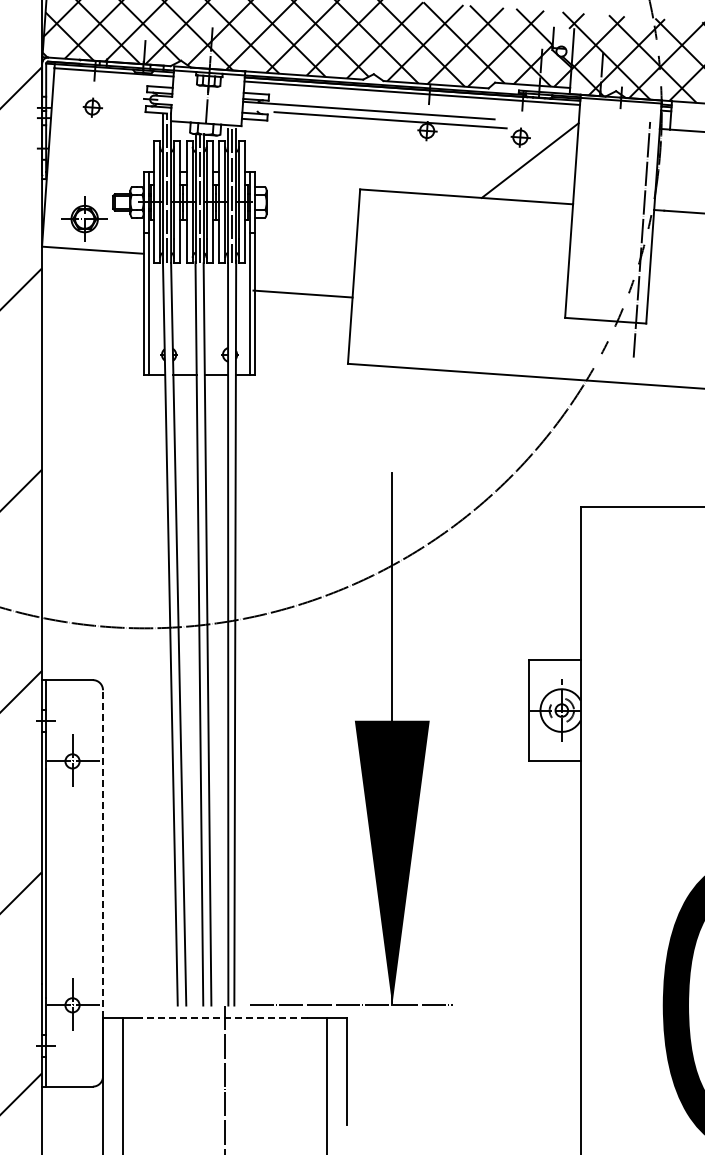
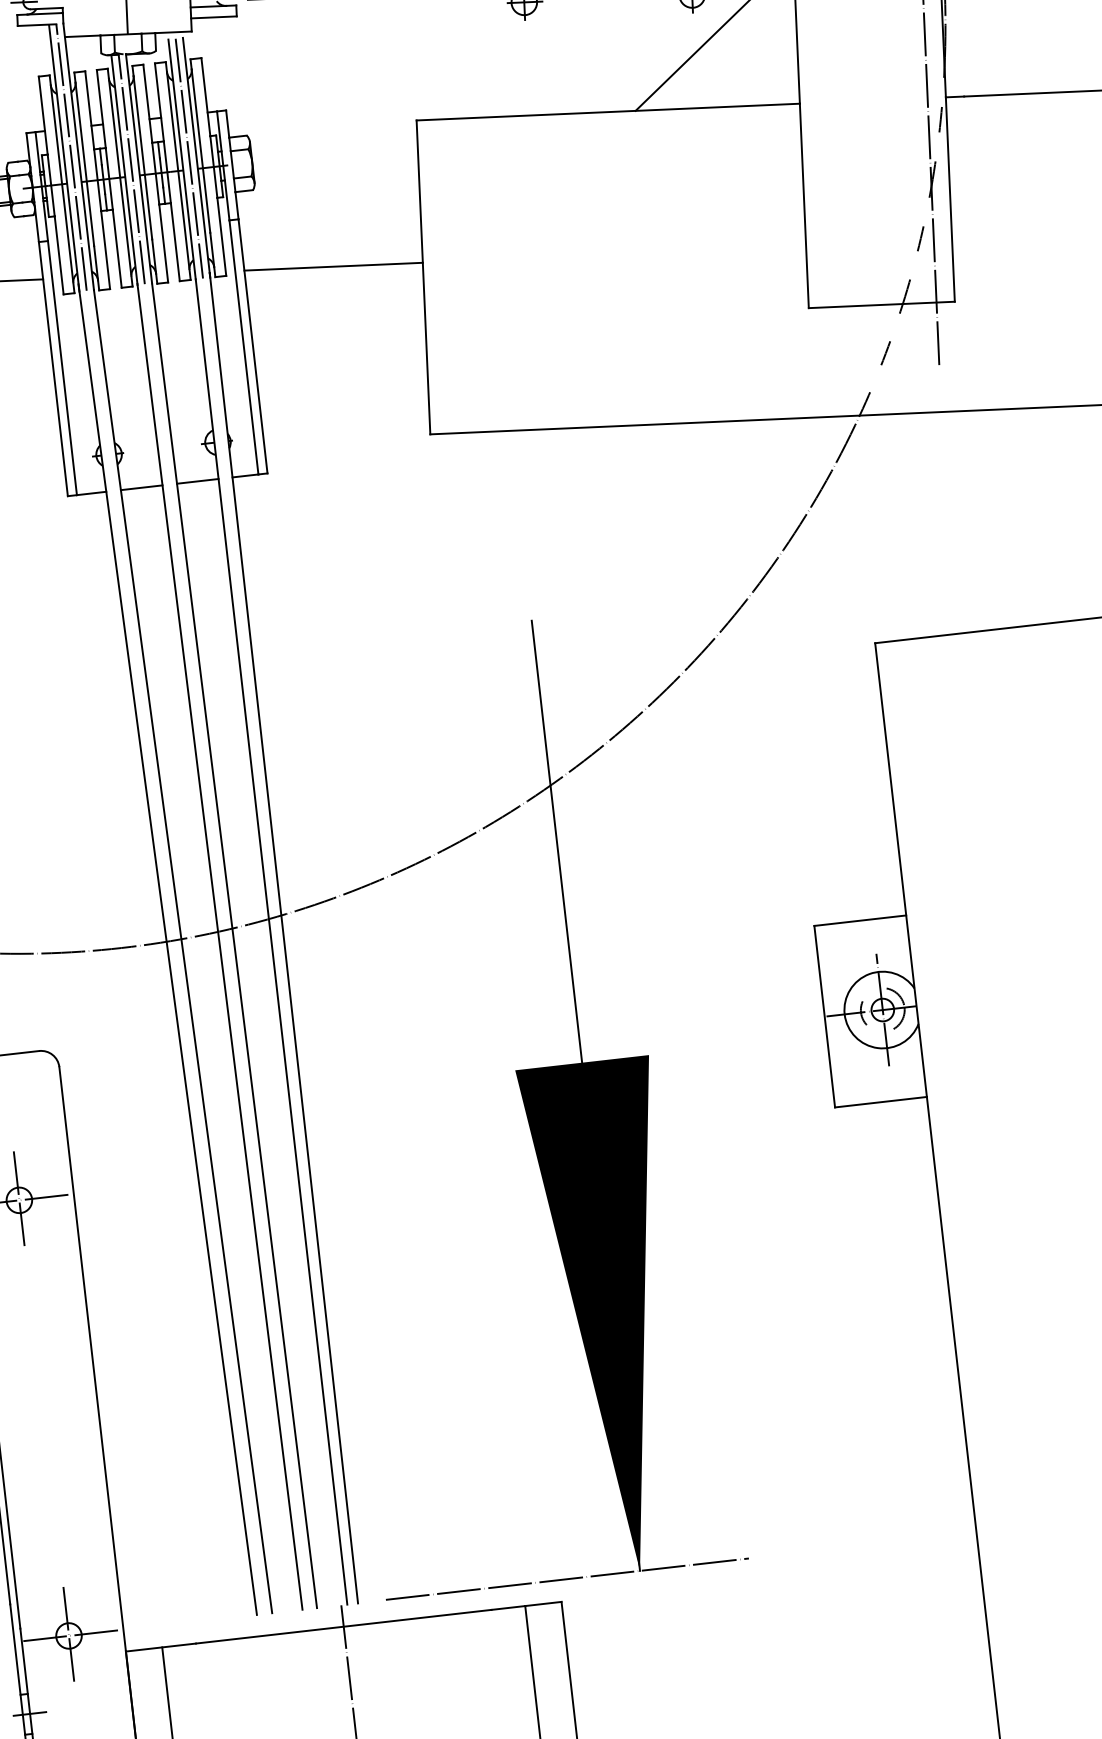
line: (302, 293) -> (332, 265), moved
line: (103, 853) -> (93, 1358), dashed -> solid
line: (225, 1017) -> (344, 1626), dashed -> solid

